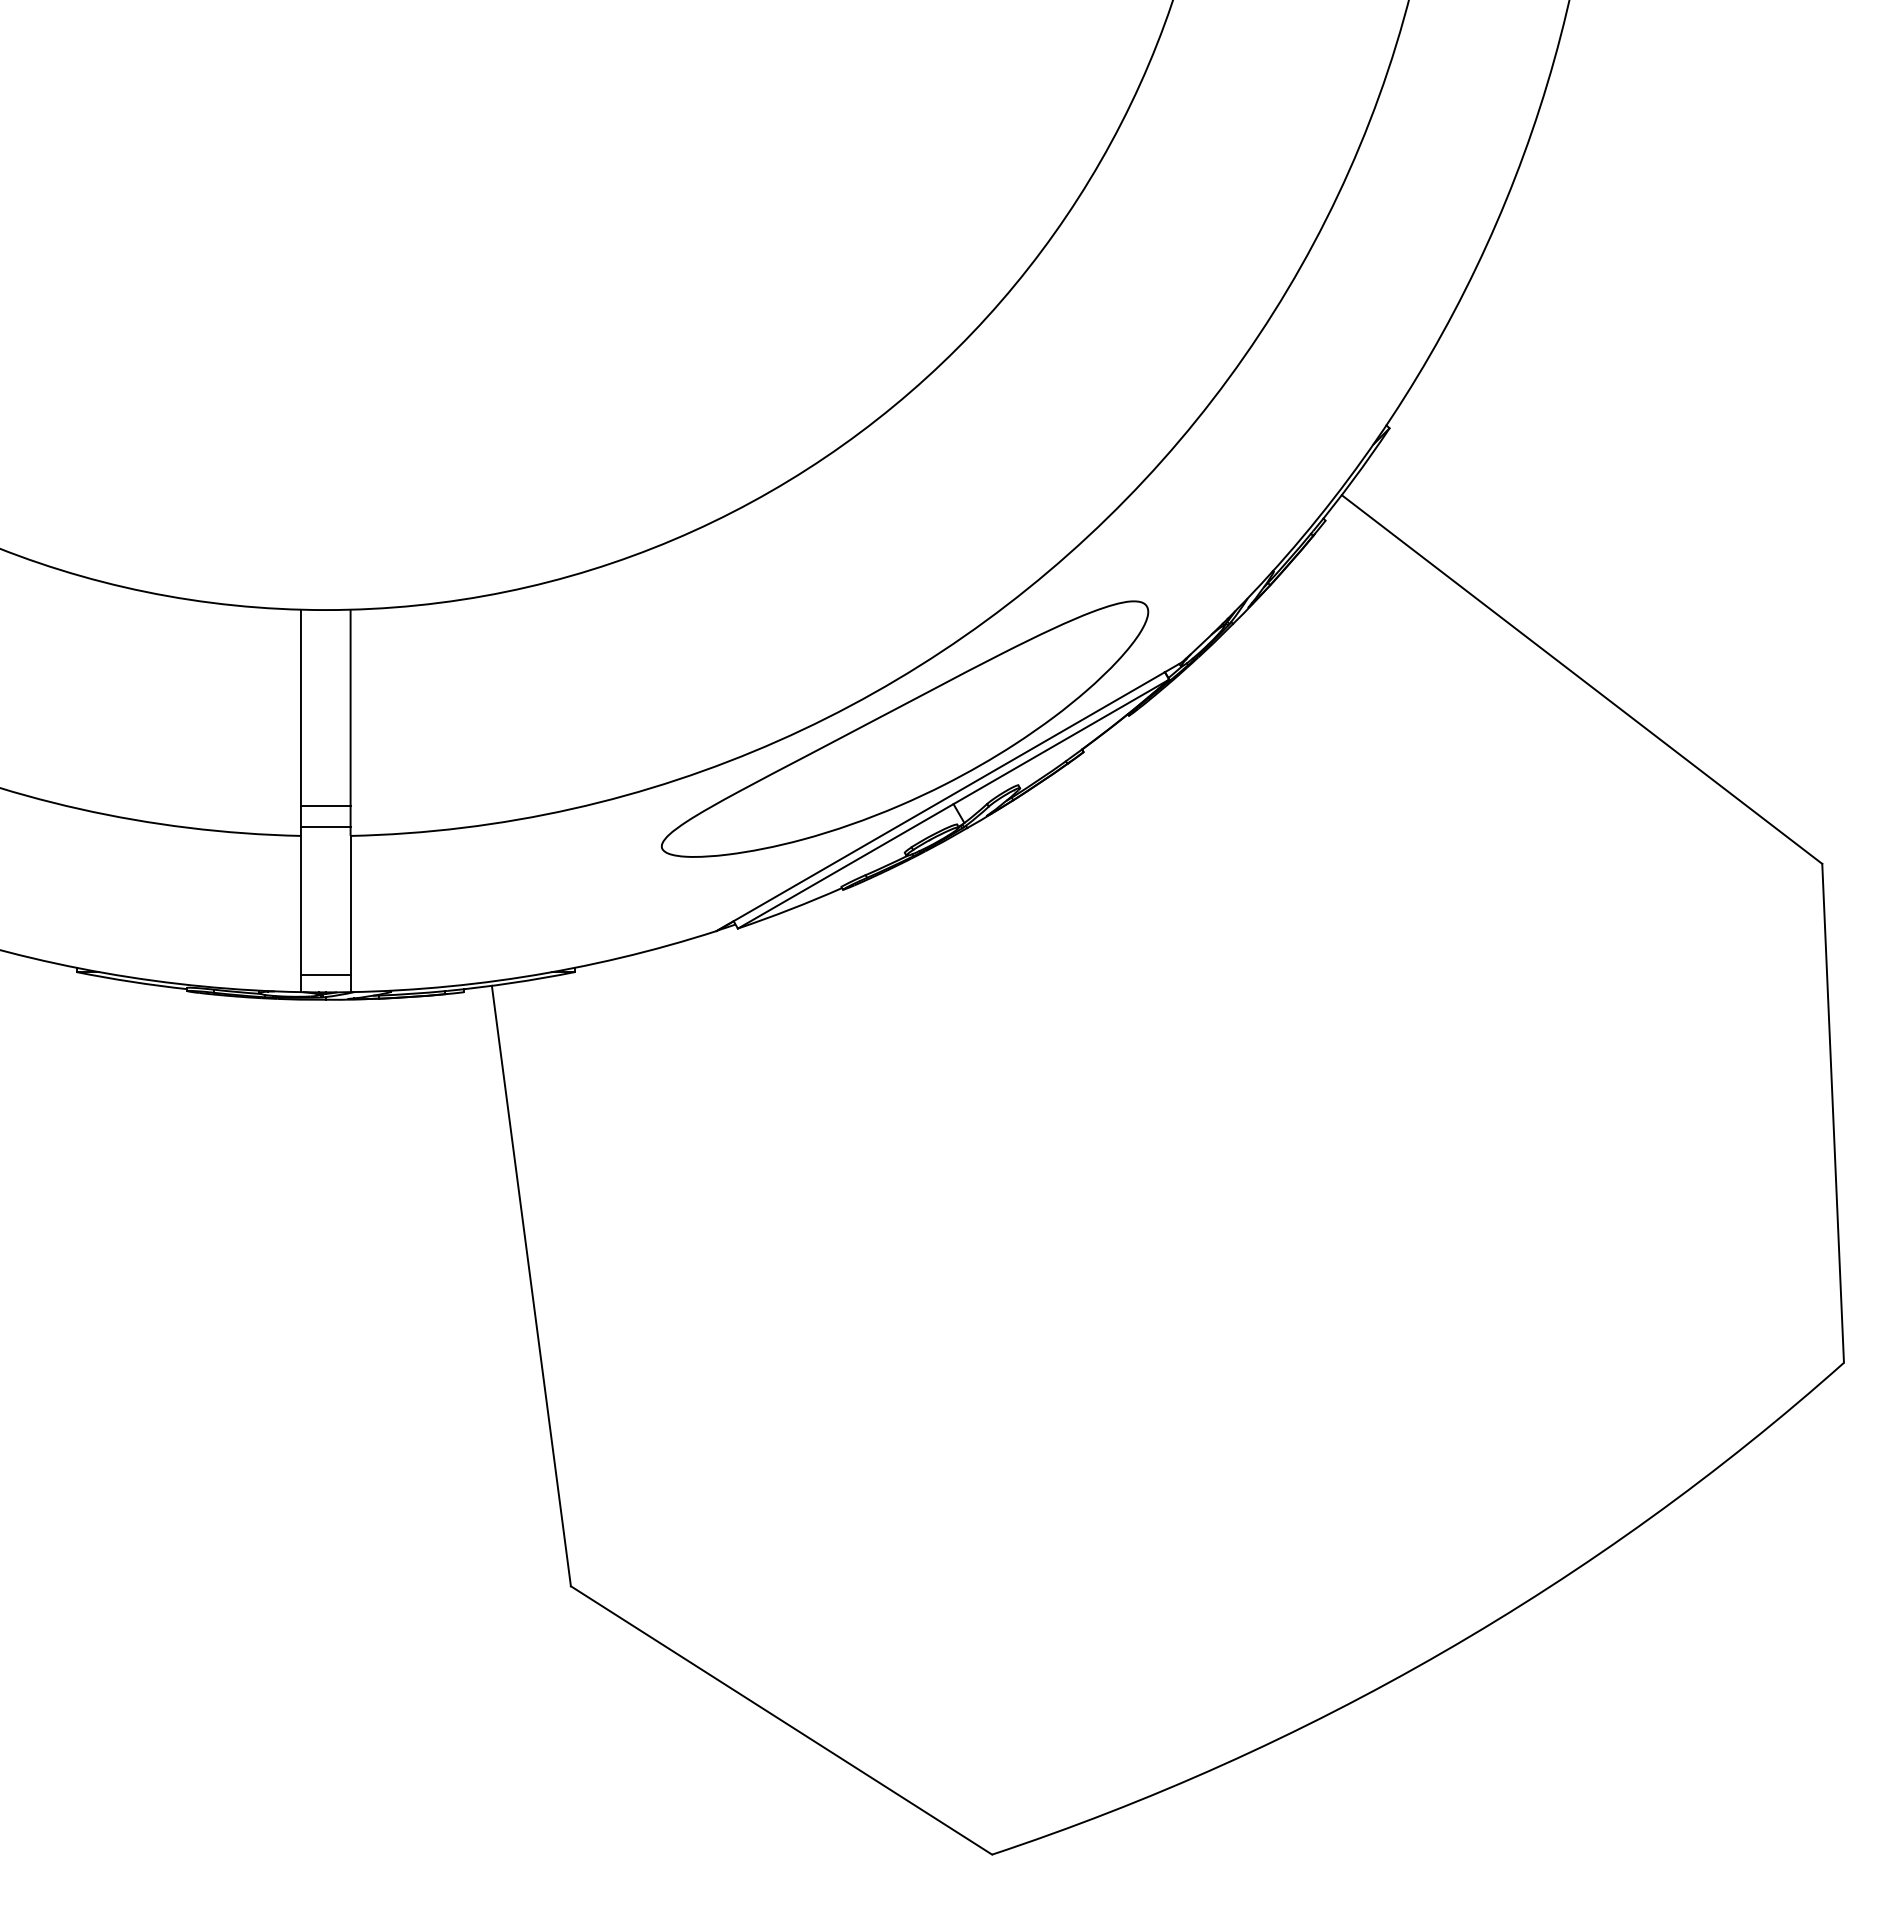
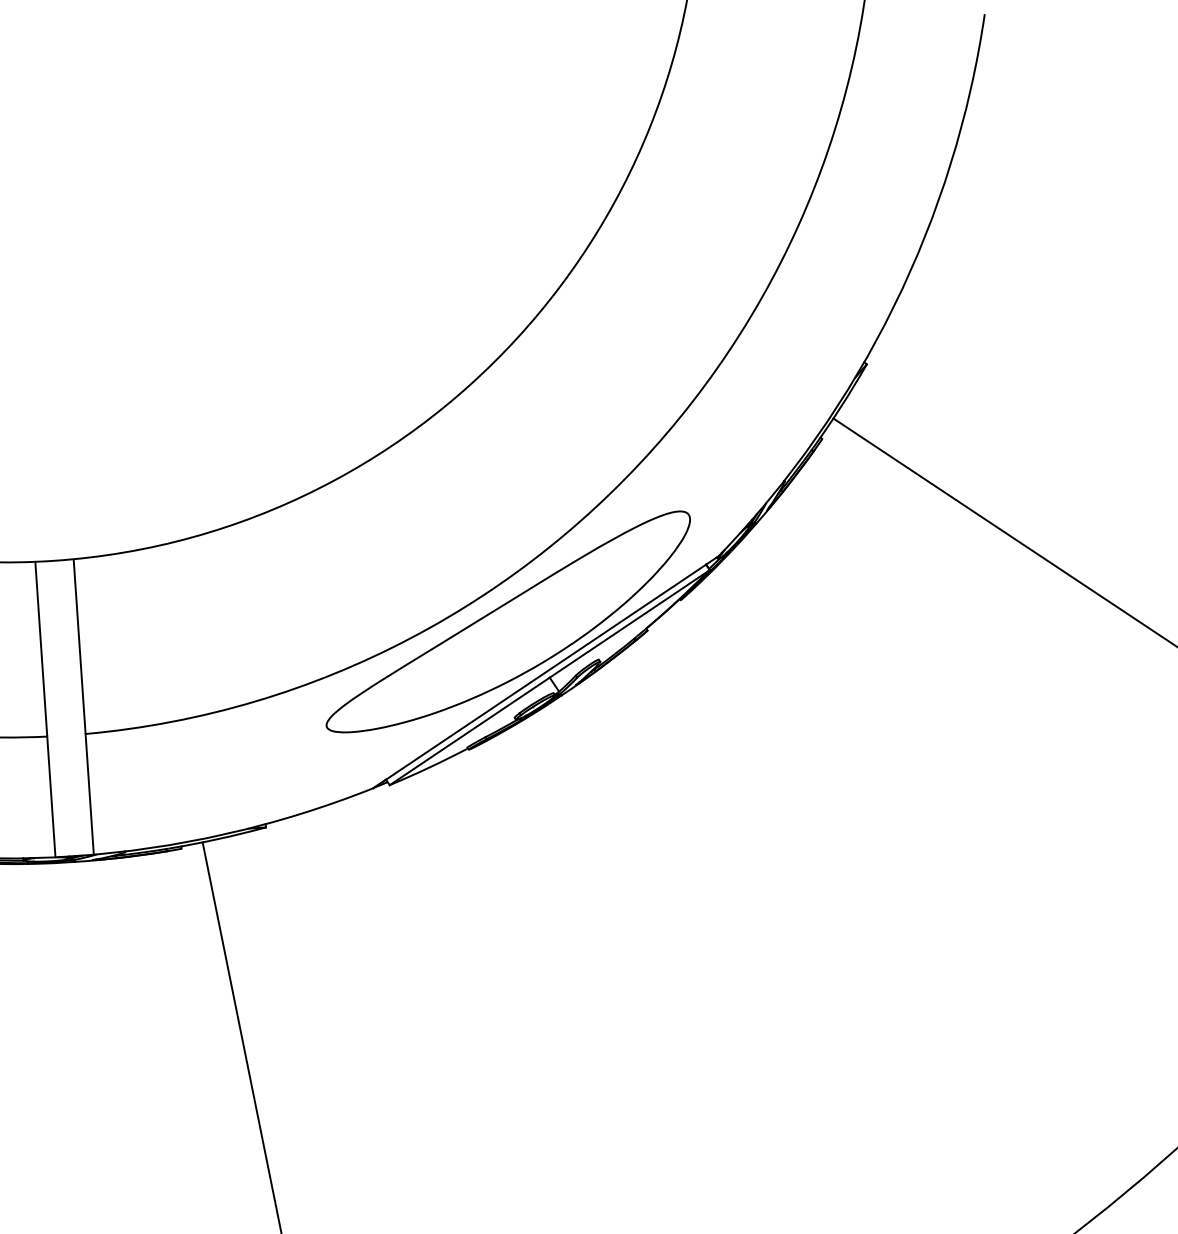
line: (325, 805) -> (64, 711), removed
line: (325, 827) -> (65, 728), removed
line: (325, 975) -> (73, 843), removed

